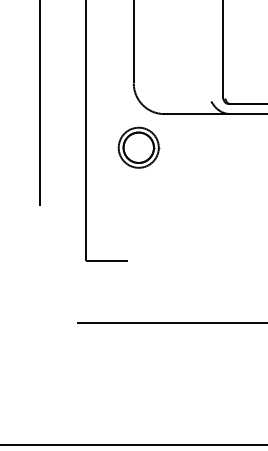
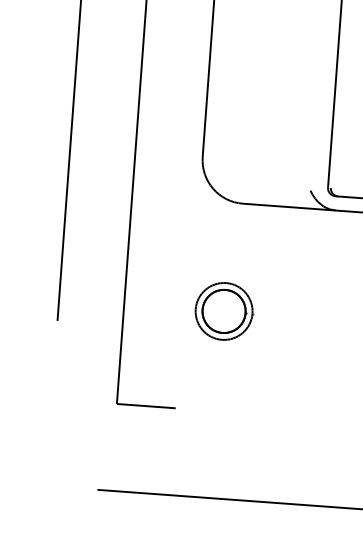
part: (138, 147) -> (223, 311), moved

